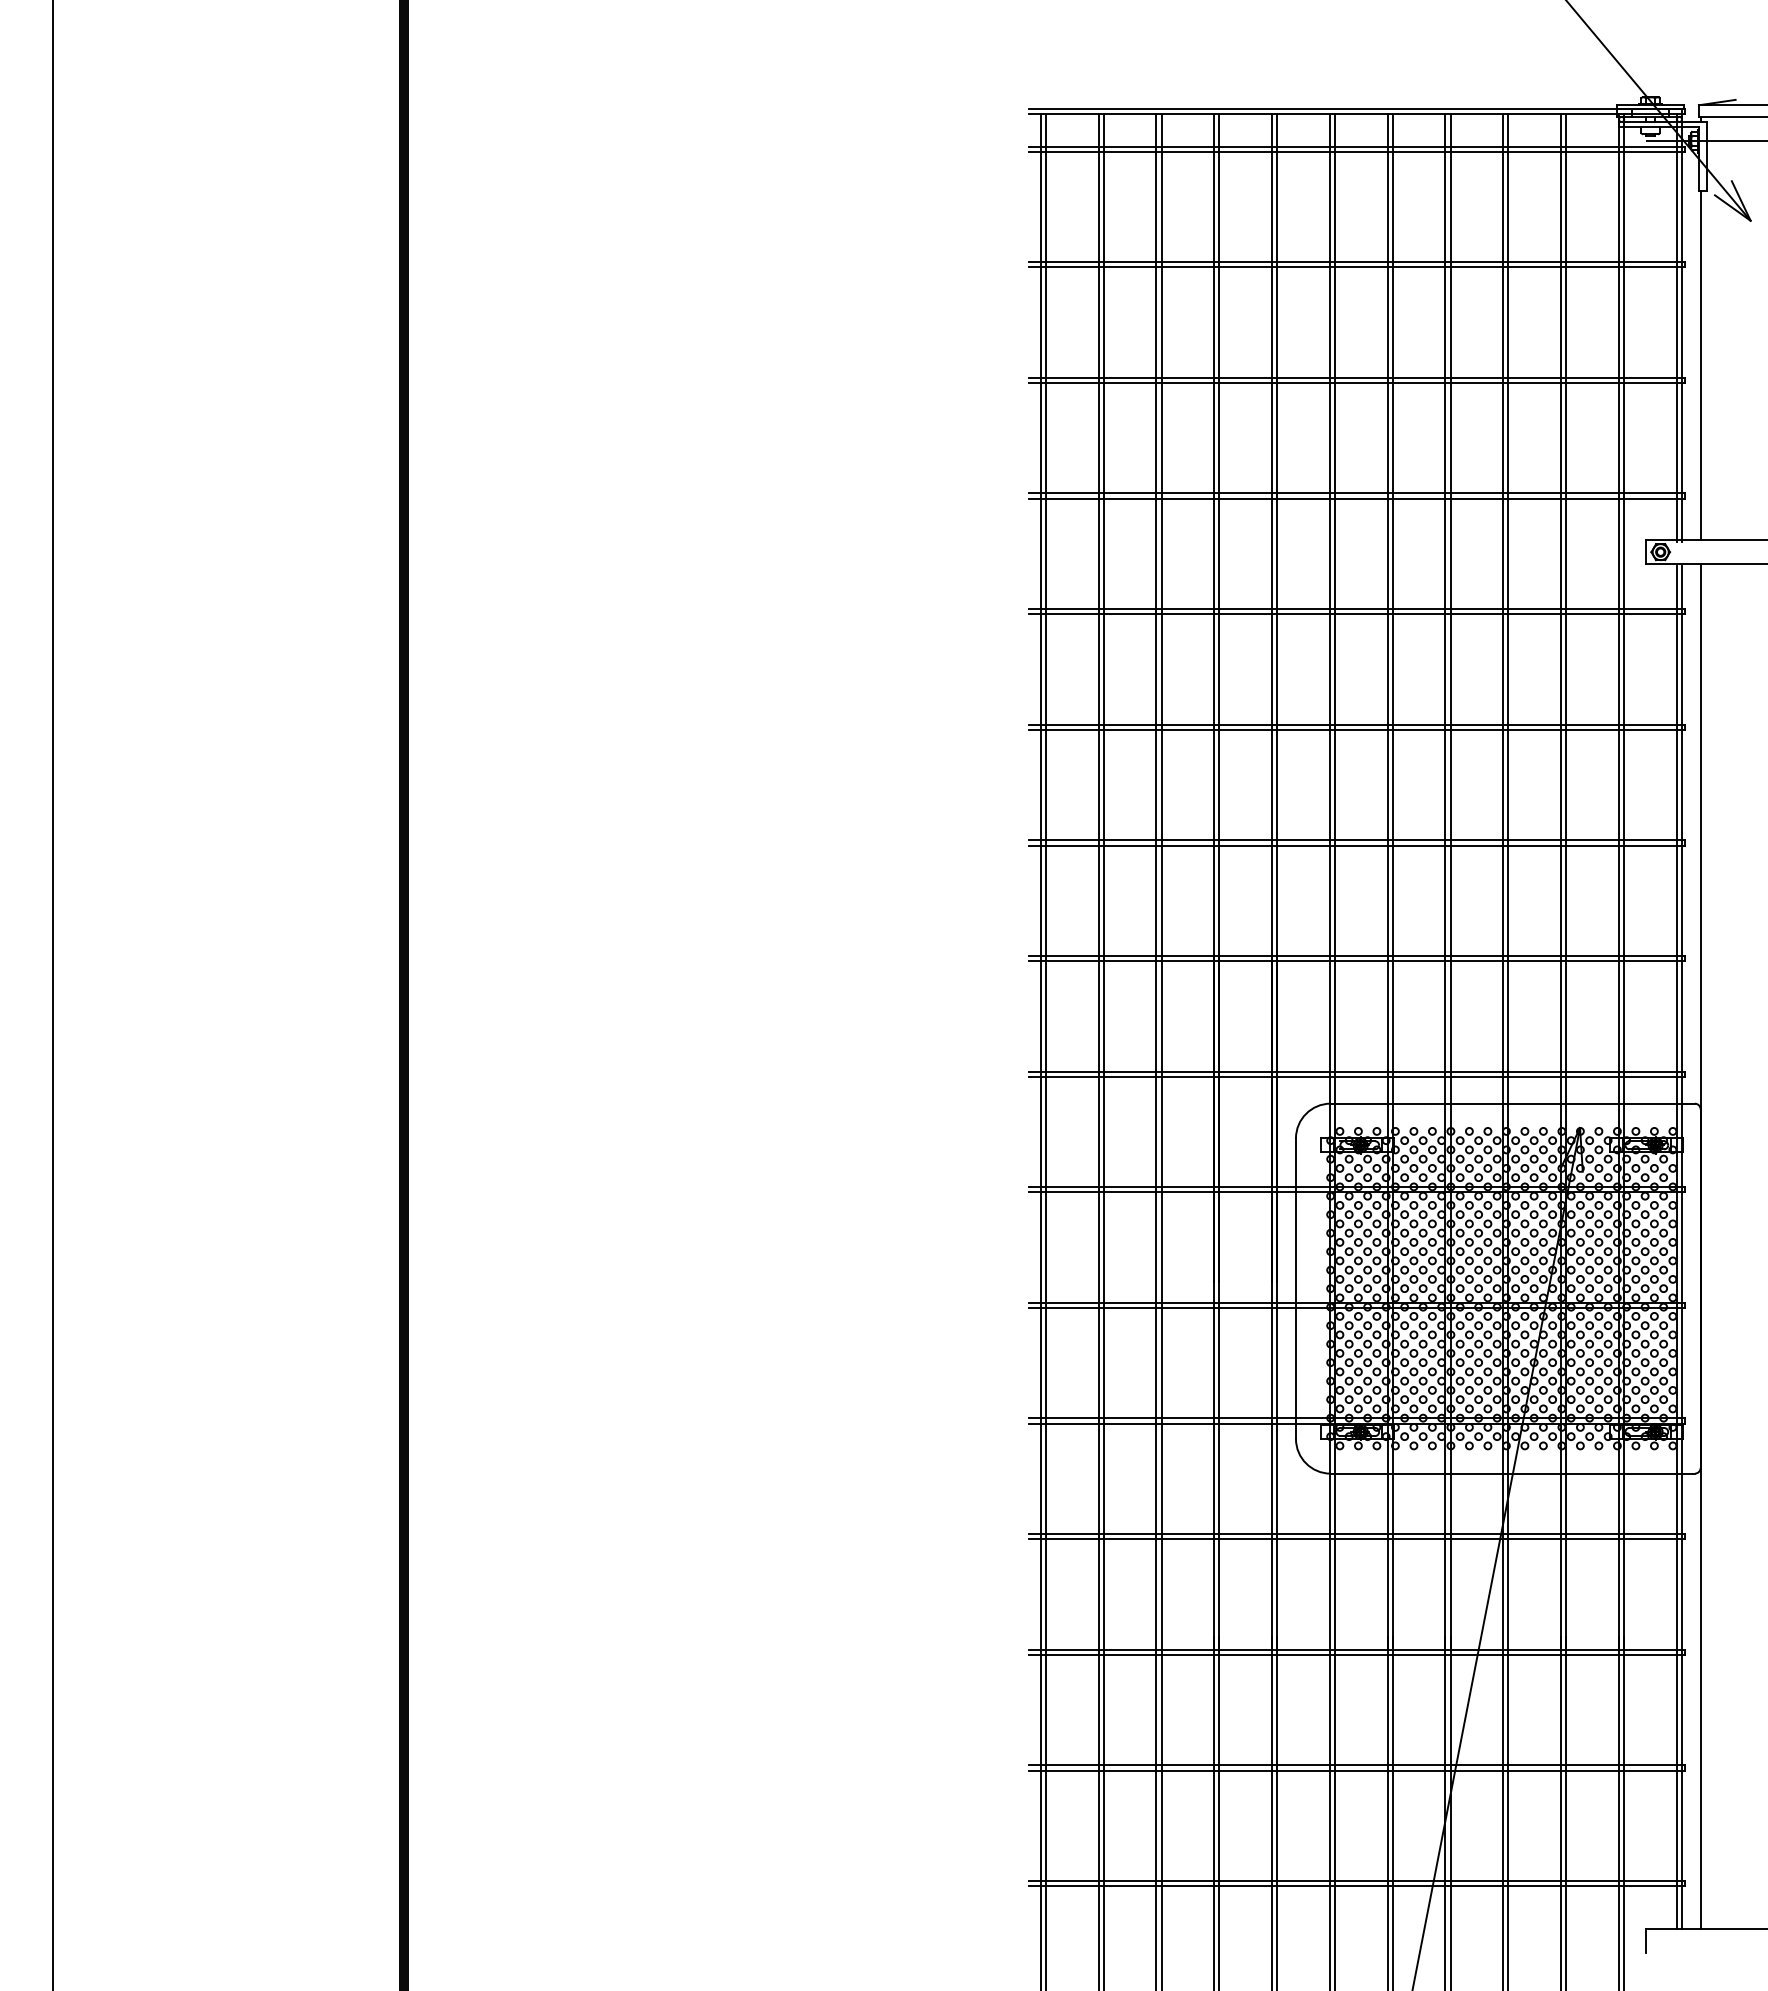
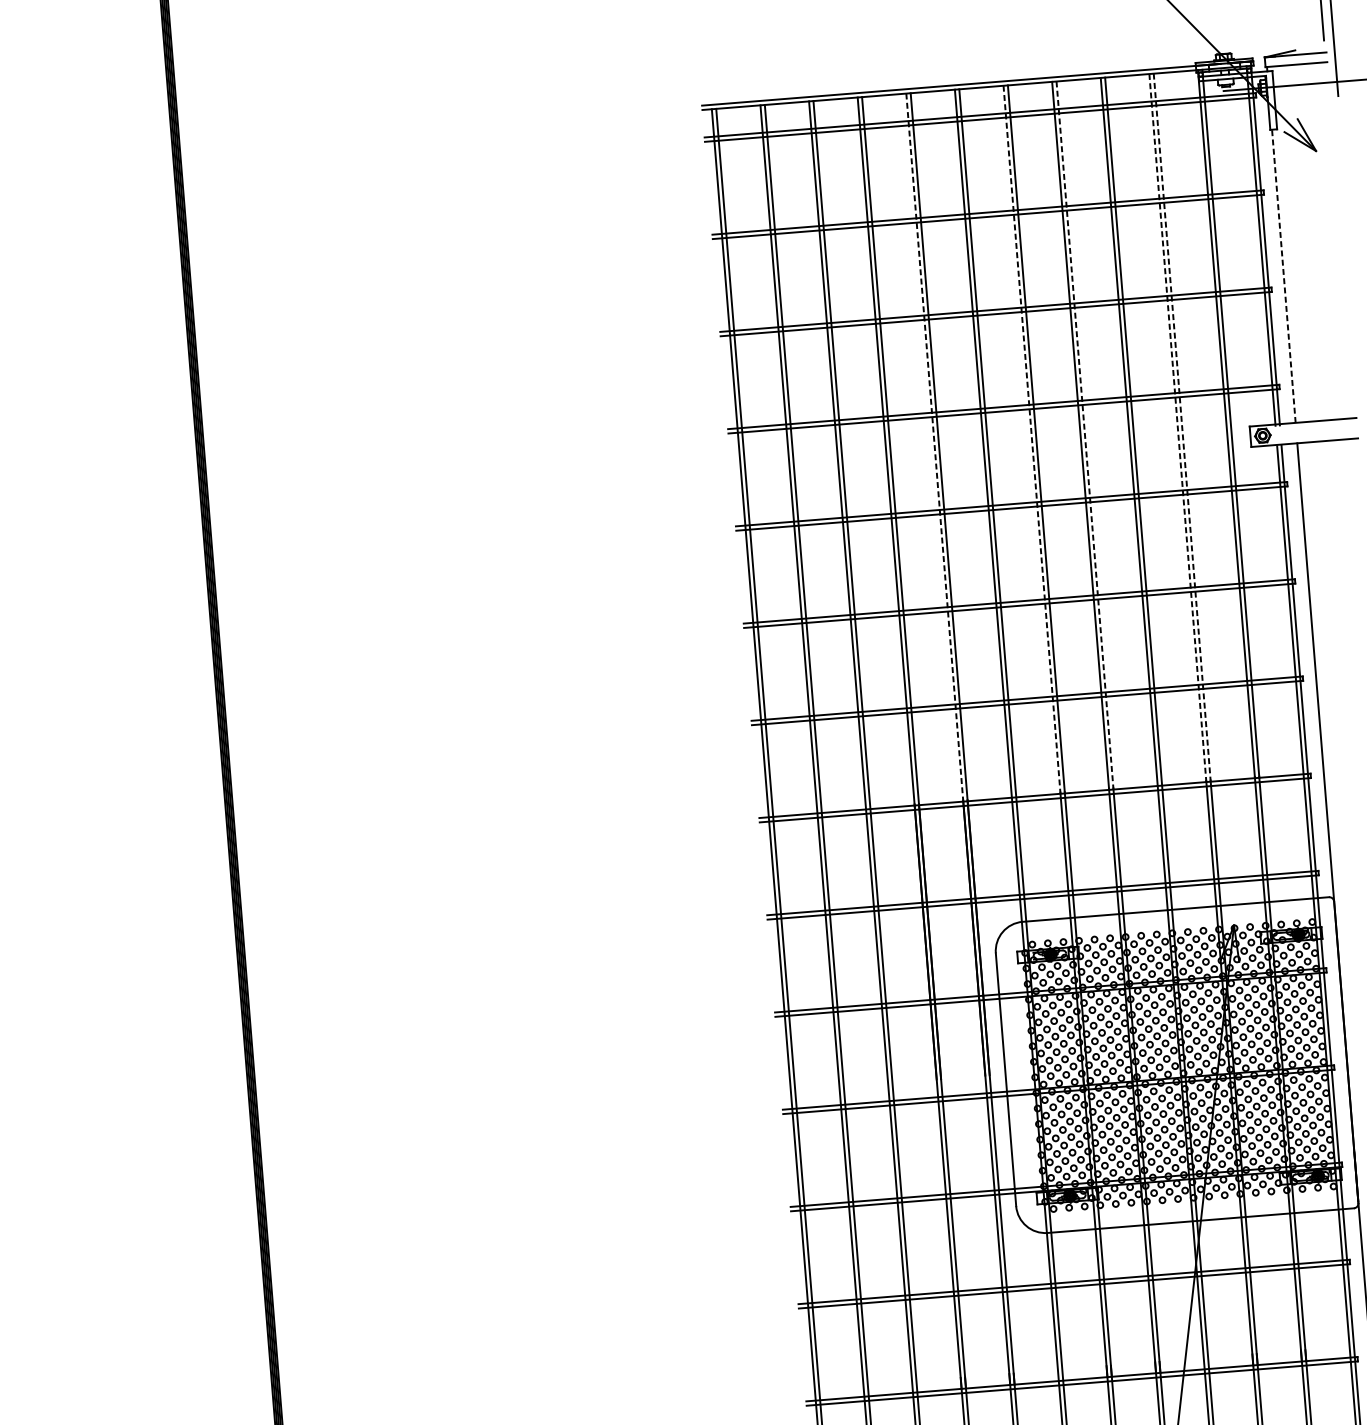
line: (1700, 365) -> (1283, 276), solid -> dashed
line: (1271, 535) -> (934, 448), solid -> dashed
line: (1387, 535) -> (1032, 440), solid -> dashed
line: (1450, 535) -> (1084, 435), solid -> dashed
line: (1560, 535) -> (1177, 428), solid -> dashed
line: (1566, 535) -> (1182, 428), solid -> dashed

